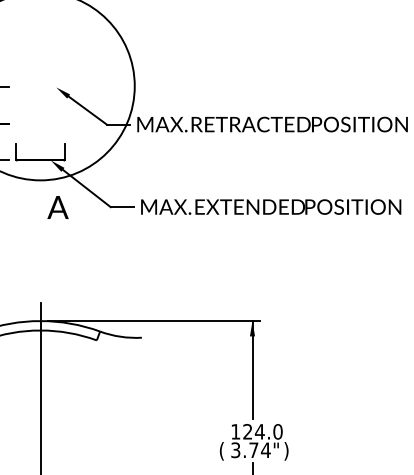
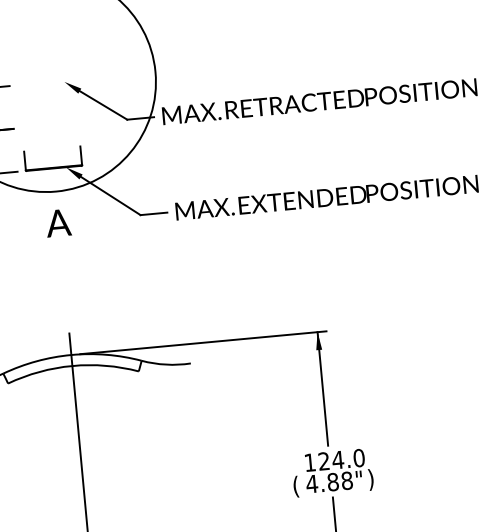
text: (57, 207) -> (57, 223), moved
text: (250, 450) -> (329, 482), 3.74" -> 4.88"

